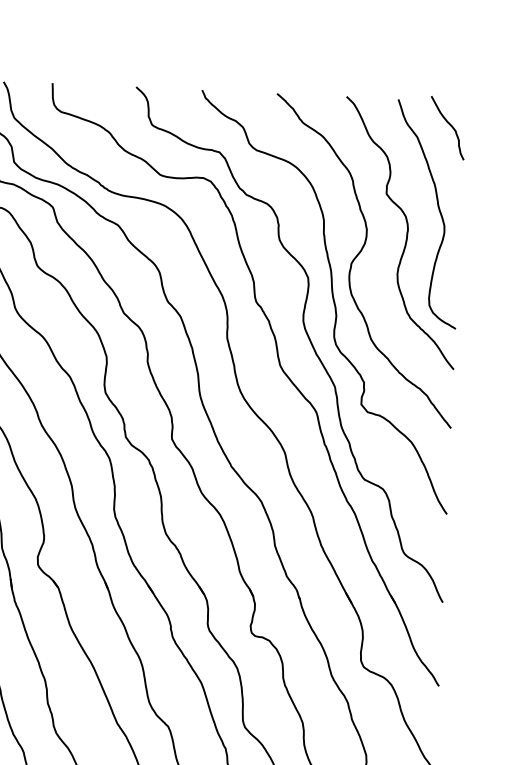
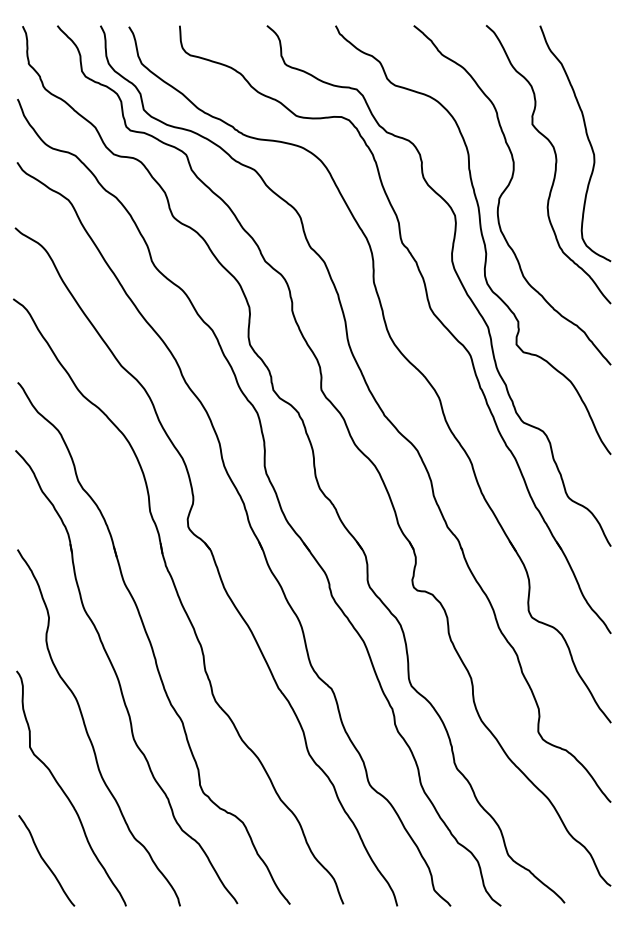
curve: (448, 124) -> (593, 49), removed

